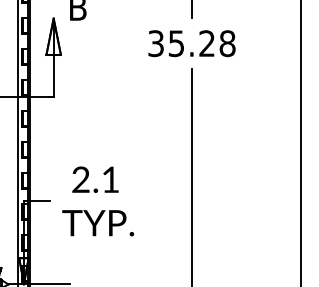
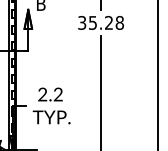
text: (109, 179) -> (57, 94), 2.1 -> 2.2

